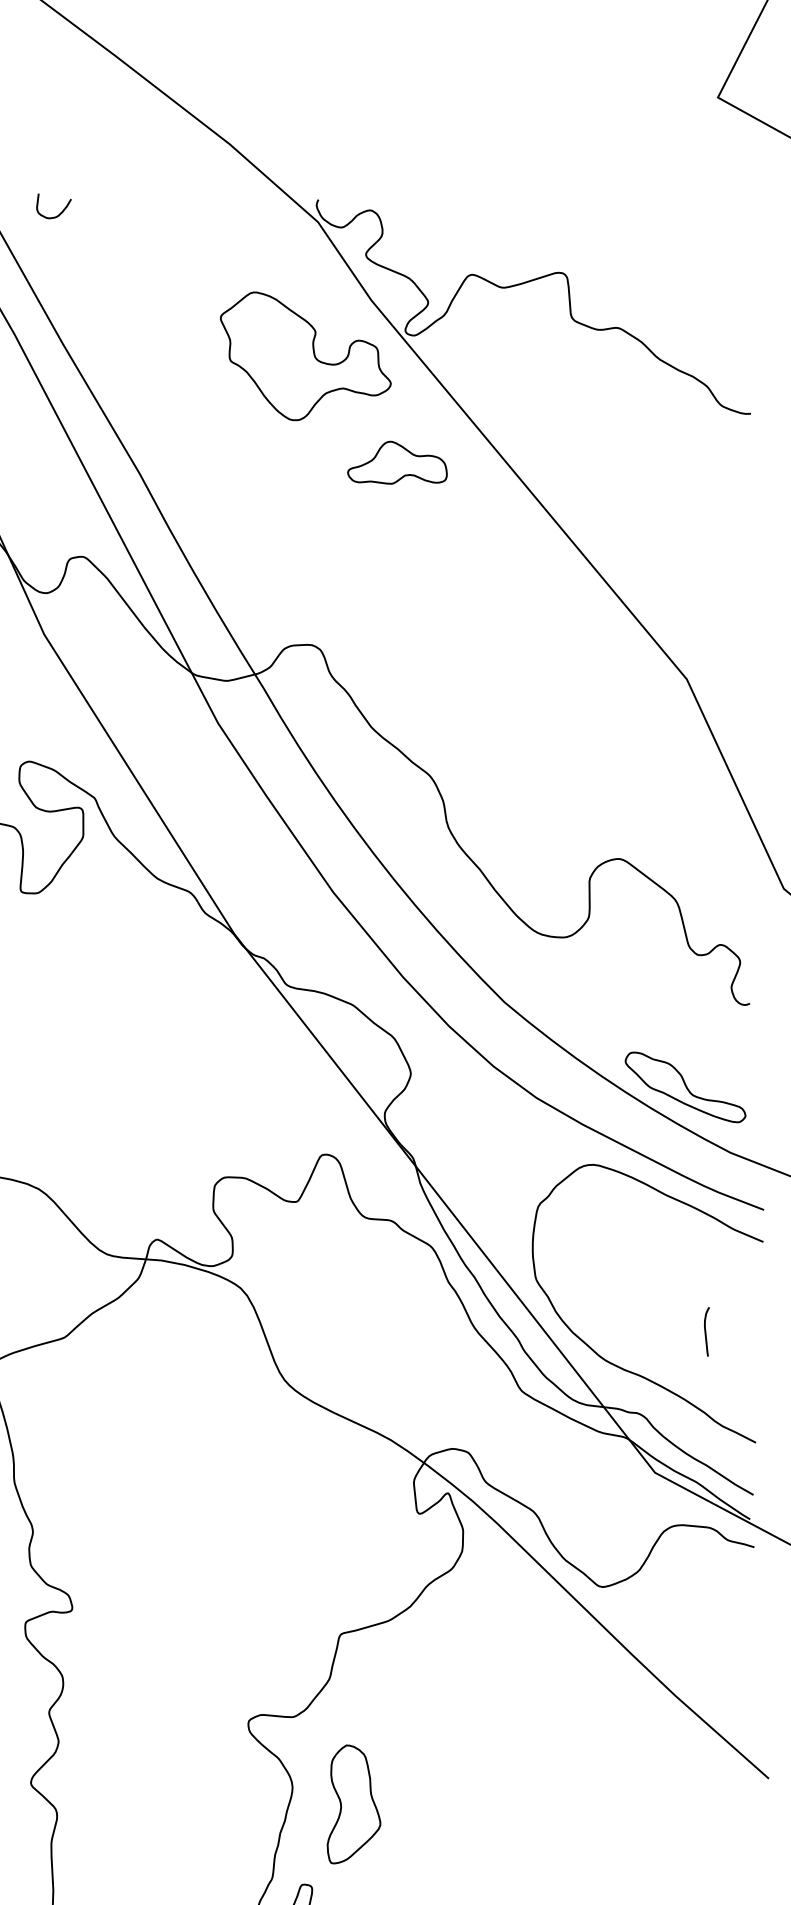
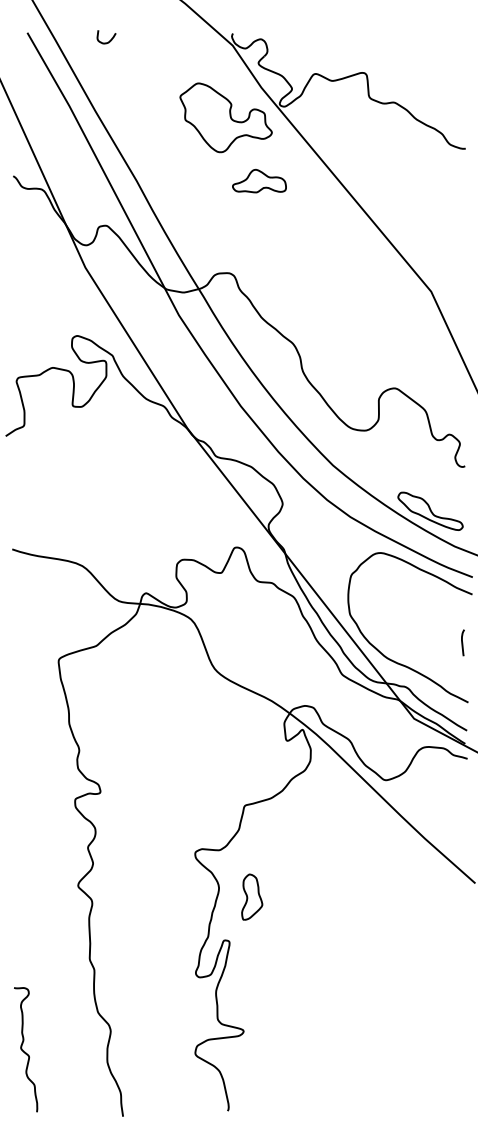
curve: (59, 212) -> (109, 40), moved
part: (397, 461) -> (259, 180), moved
curve: (705, 1331) -> (462, 642), moved
part: (354, 1802) -> (252, 896), size x0.71

